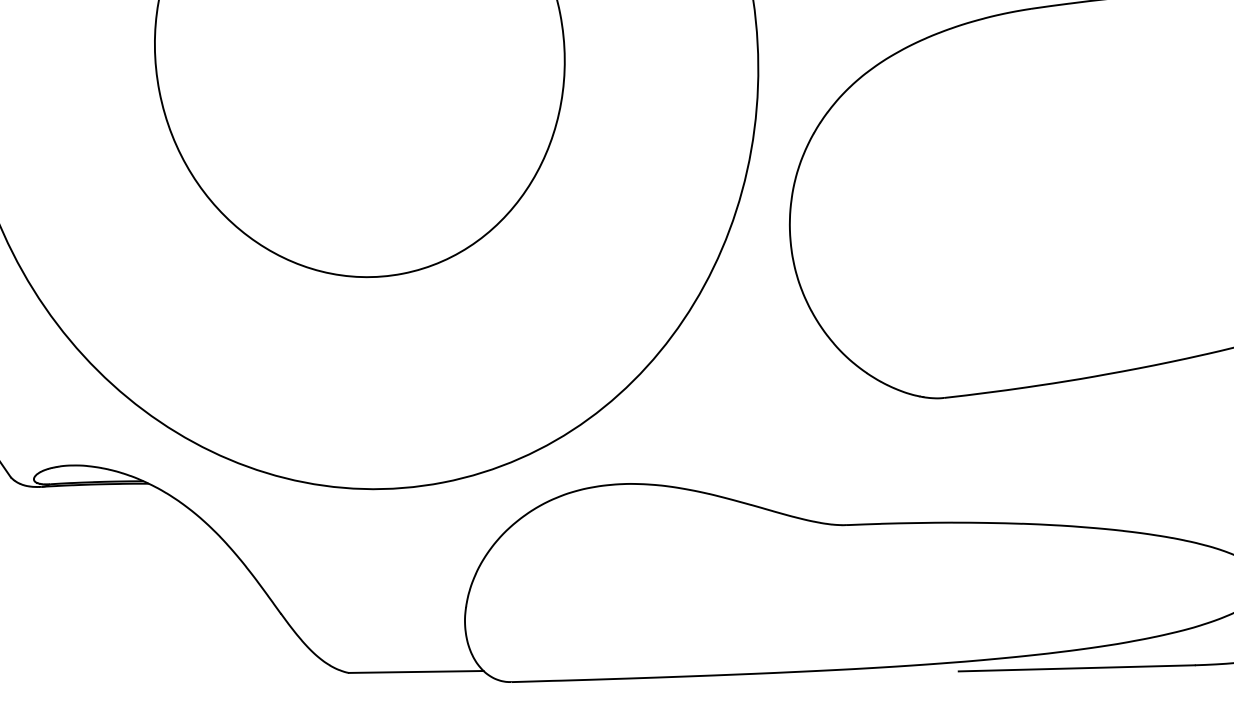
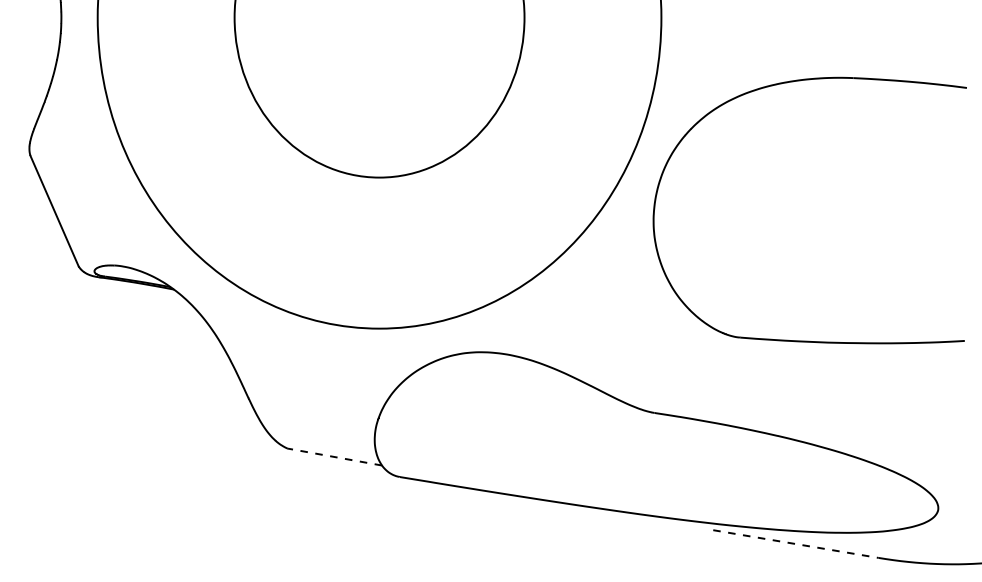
line: (1076, 669) -> (795, 544), solid -> dashed
line: (417, 672) -> (335, 457), solid -> dashed

